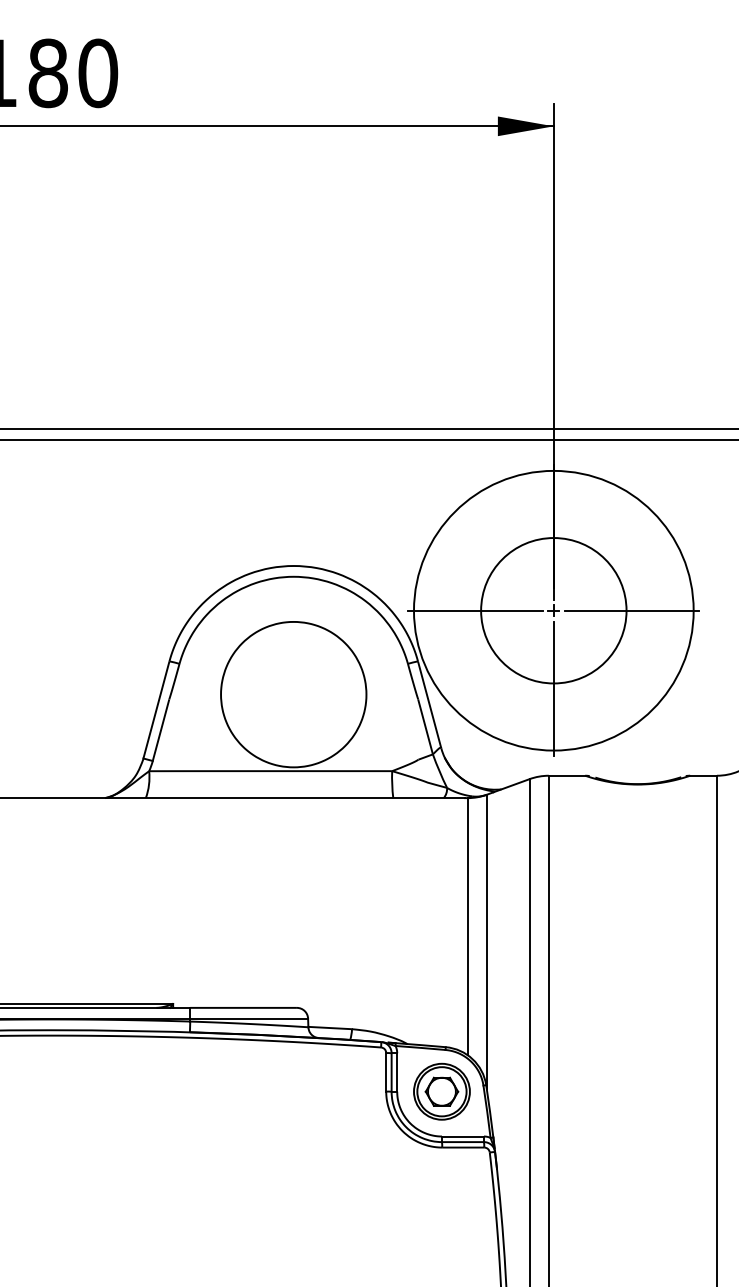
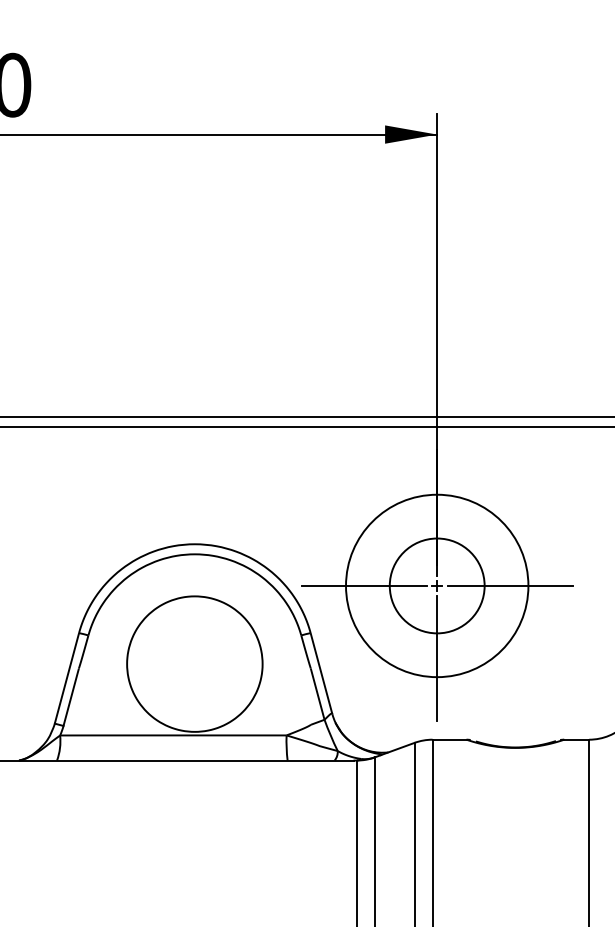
circle: (553, 610) -> (436, 585), size x0.7
circle: (553, 610) -> (436, 585), size x0.7

